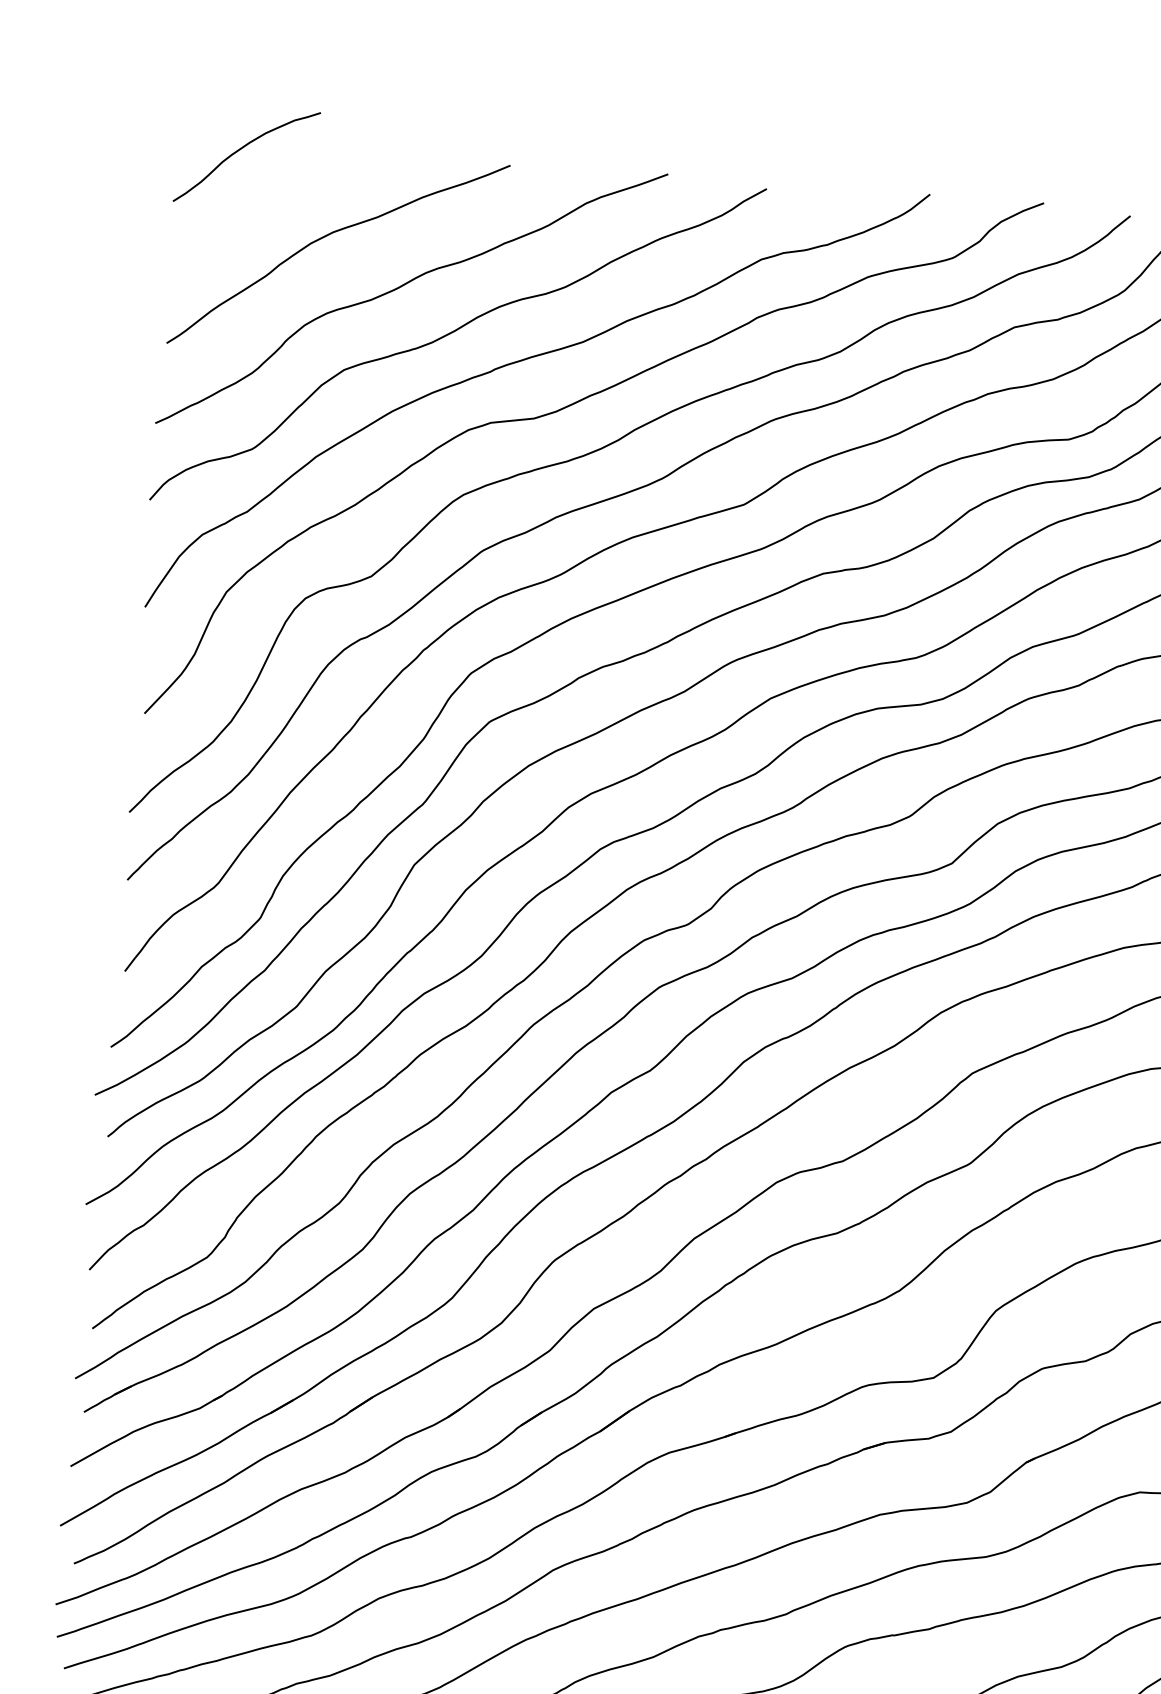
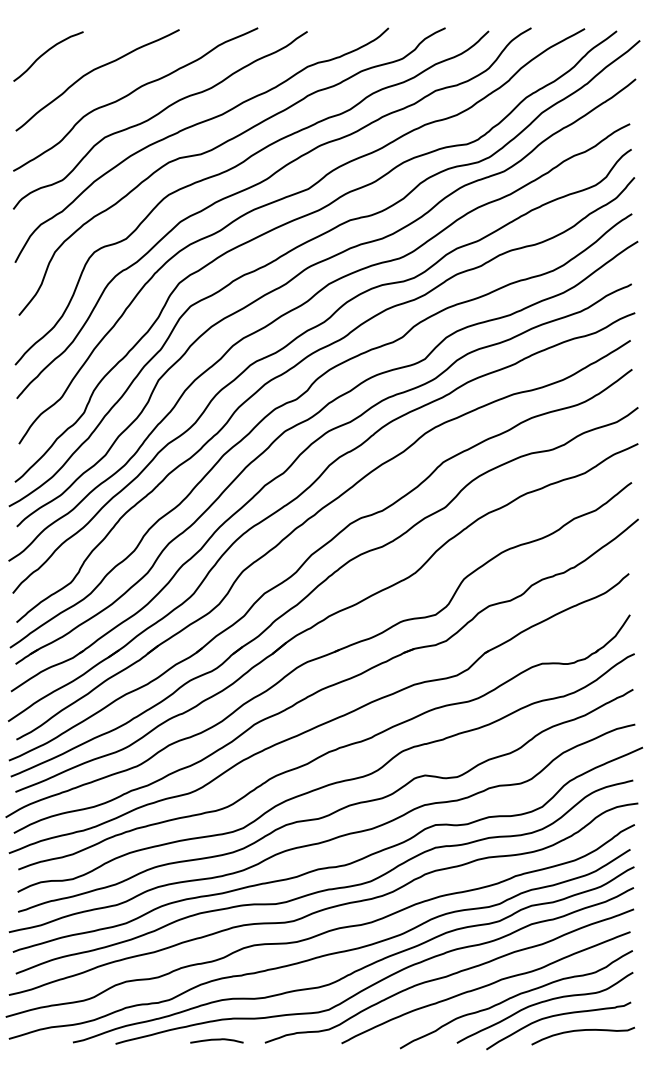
curve: (245, 148) -> (47, 52), moved

